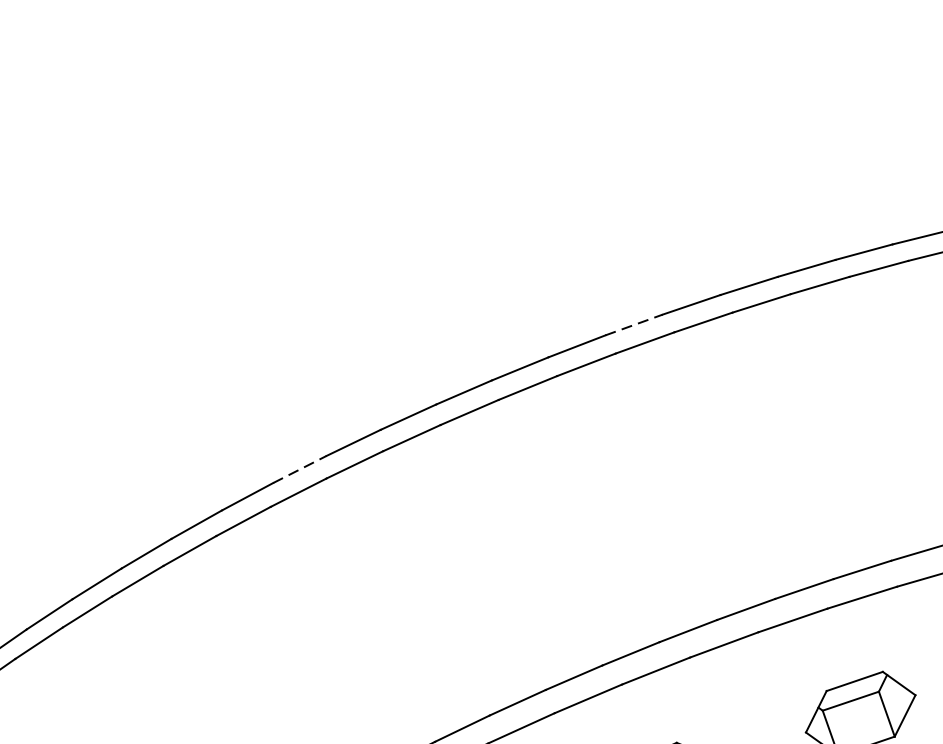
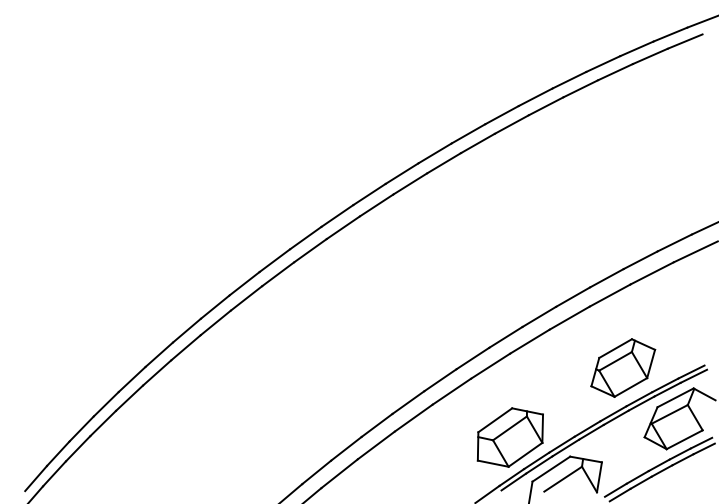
line: (634, 325) -> (435, 153), dashed -> solid
line: (299, 469) -> (244, 283), dashed -> solid

